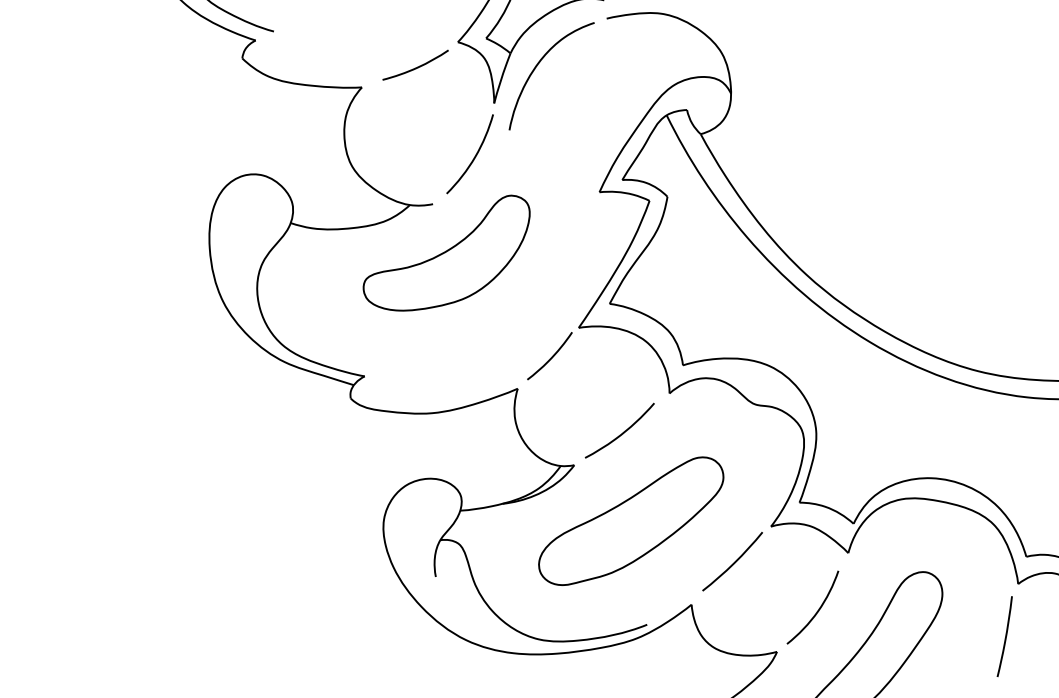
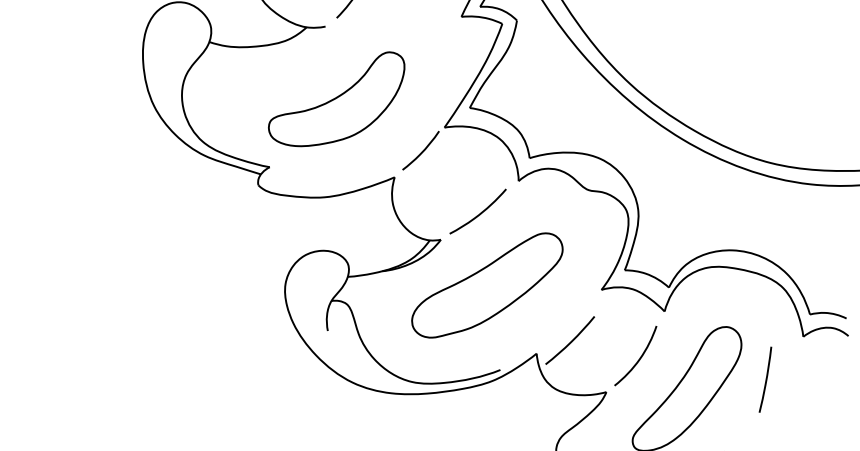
part: (446, 252) -> (336, 98), moved
curve: (733, 562) -> (570, 341), moved
curve: (1005, 636) -> (766, 379), moved

